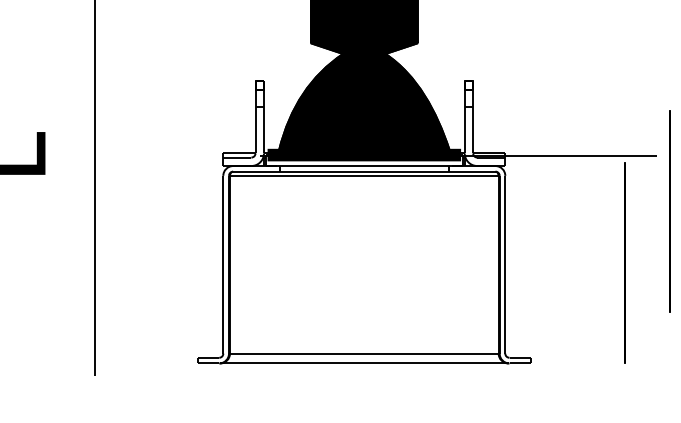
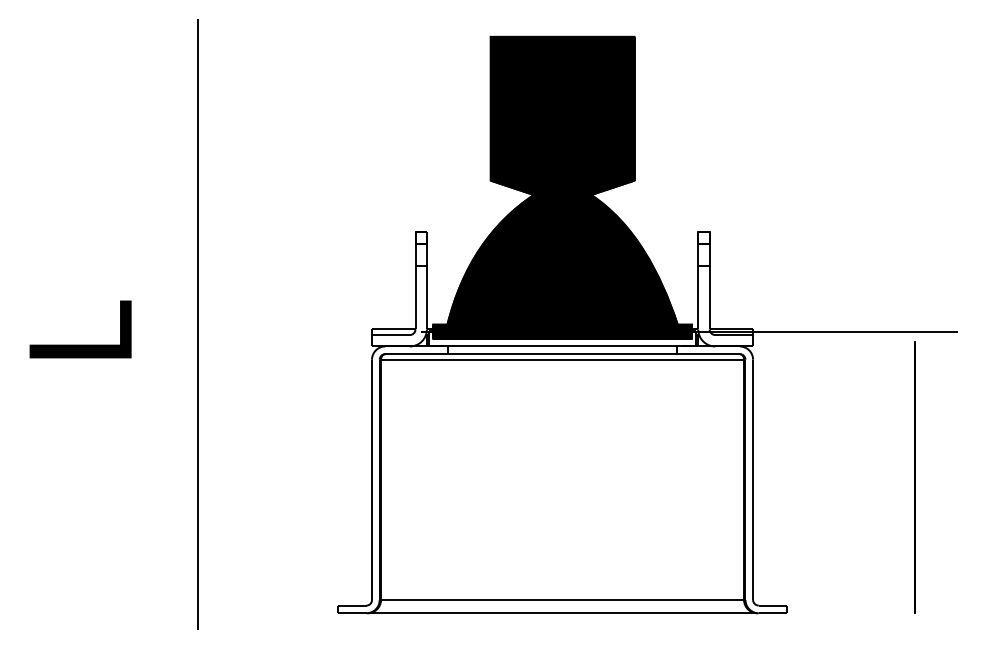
line: (669, 211) -> (974, 407), removed

